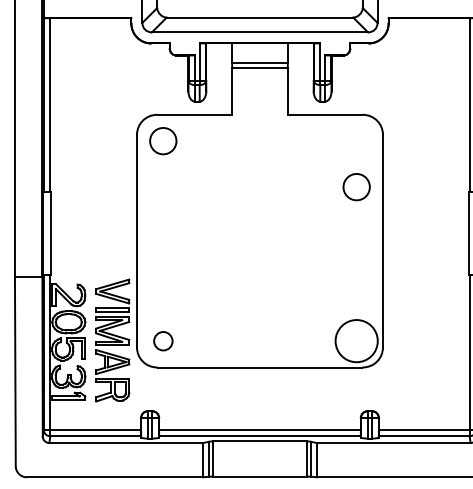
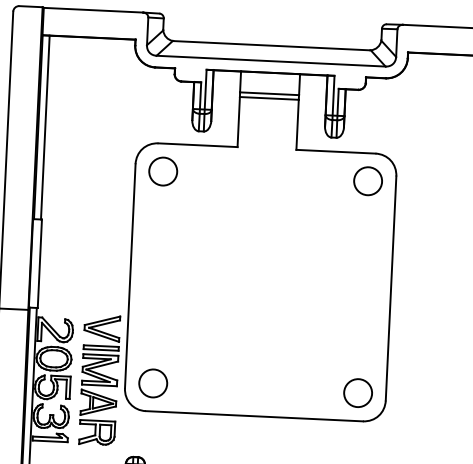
circle: (356, 187) -> (367, 181), moved
circle: (356, 340) -> (357, 392), size x0.62
circle: (163, 341) -> (153, 383), size x1.43

